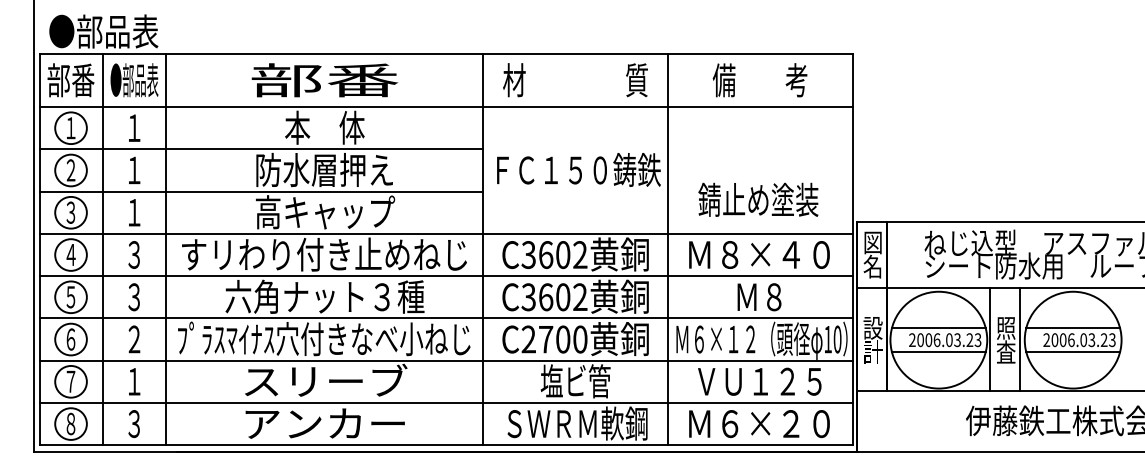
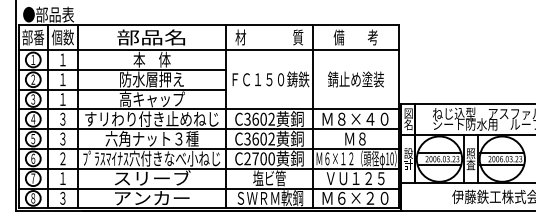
text: (133, 80) -> (62, 37), ●部品表 -> 個数
text: (323, 80) -> (151, 37), 部番 -> 部品名
text: (757, 199) -> (355, 79), moved

